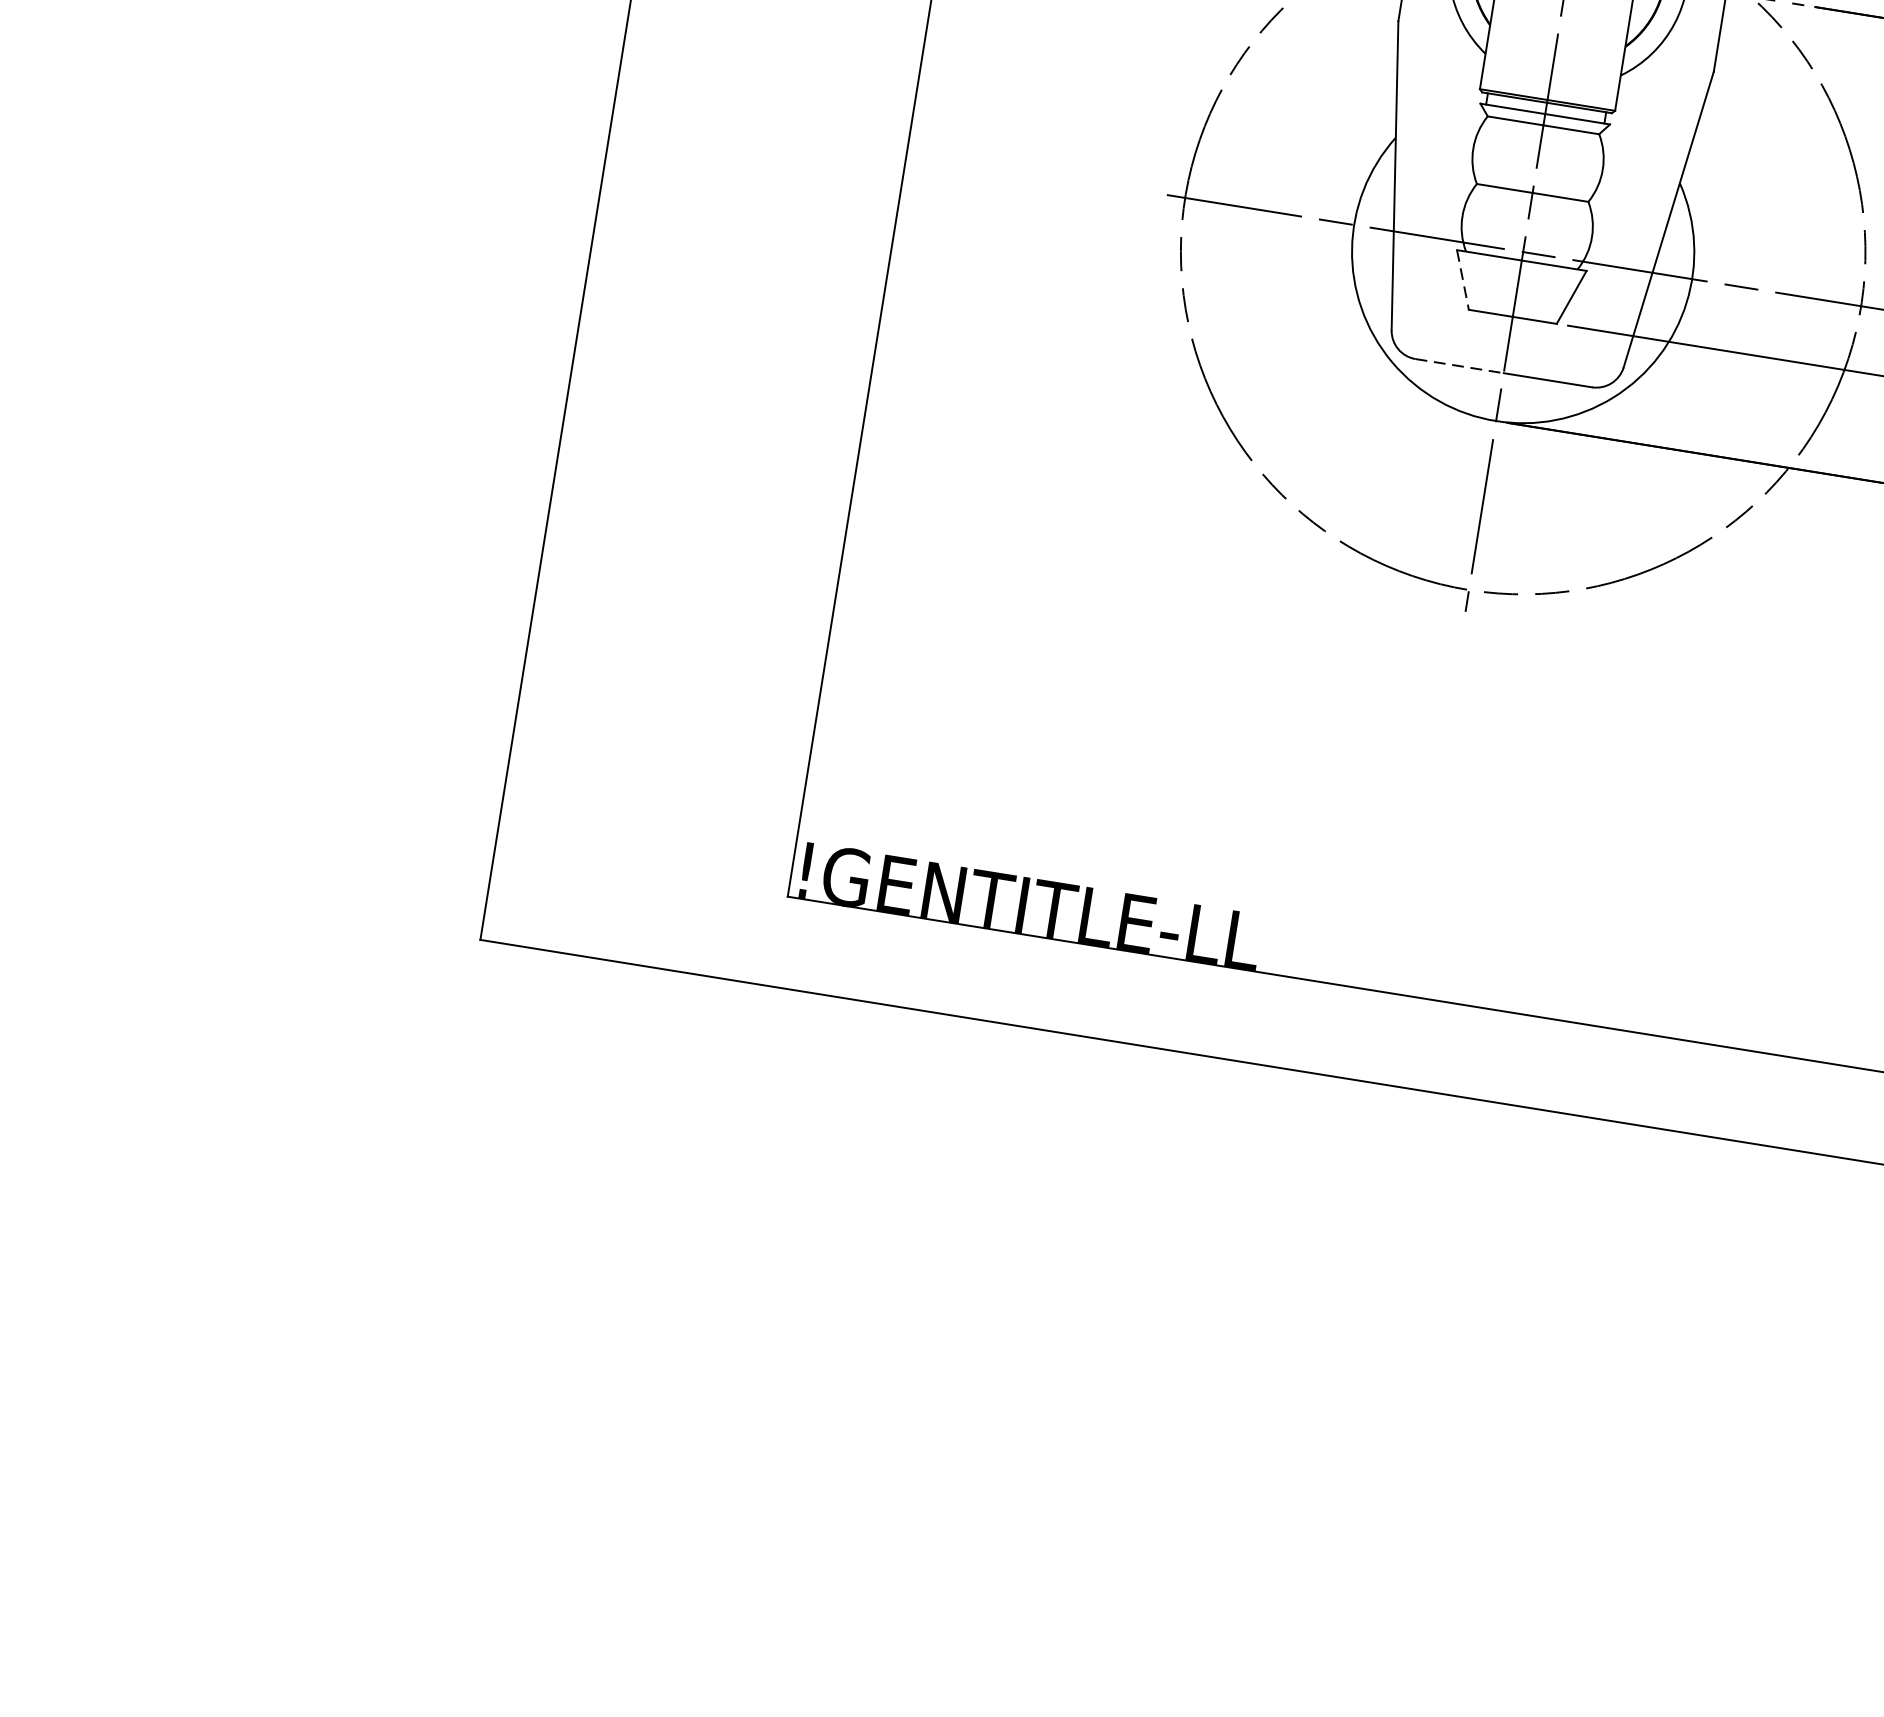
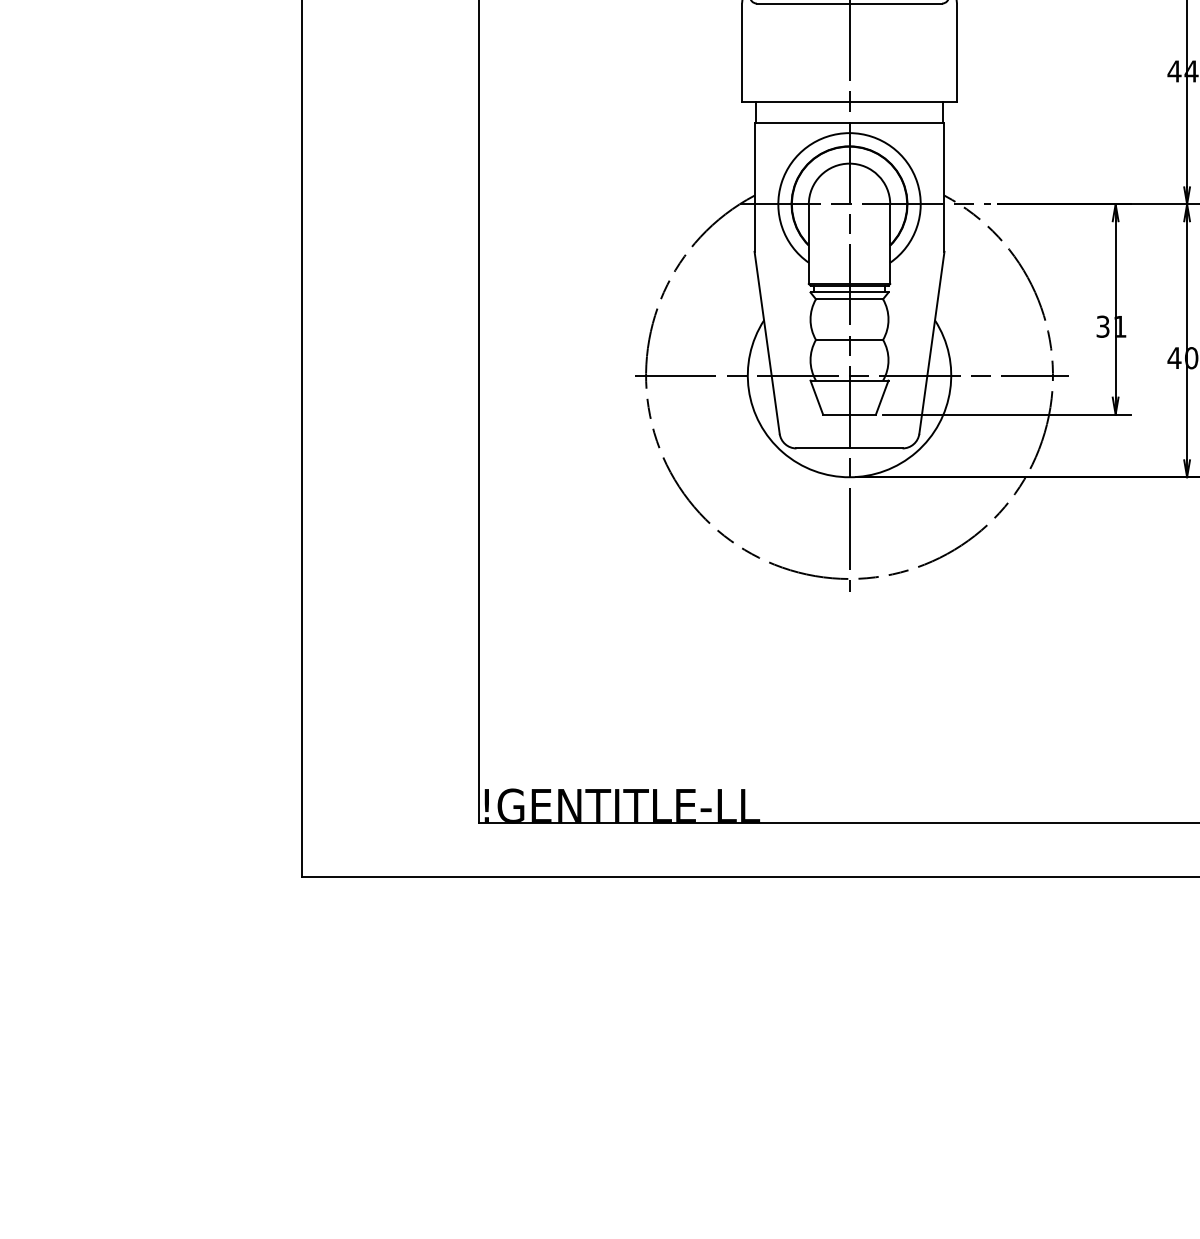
line: (1462, 281) -> (816, 398), dashed -> solid
line: (1460, 366) -> (823, 448), dashed -> solid

